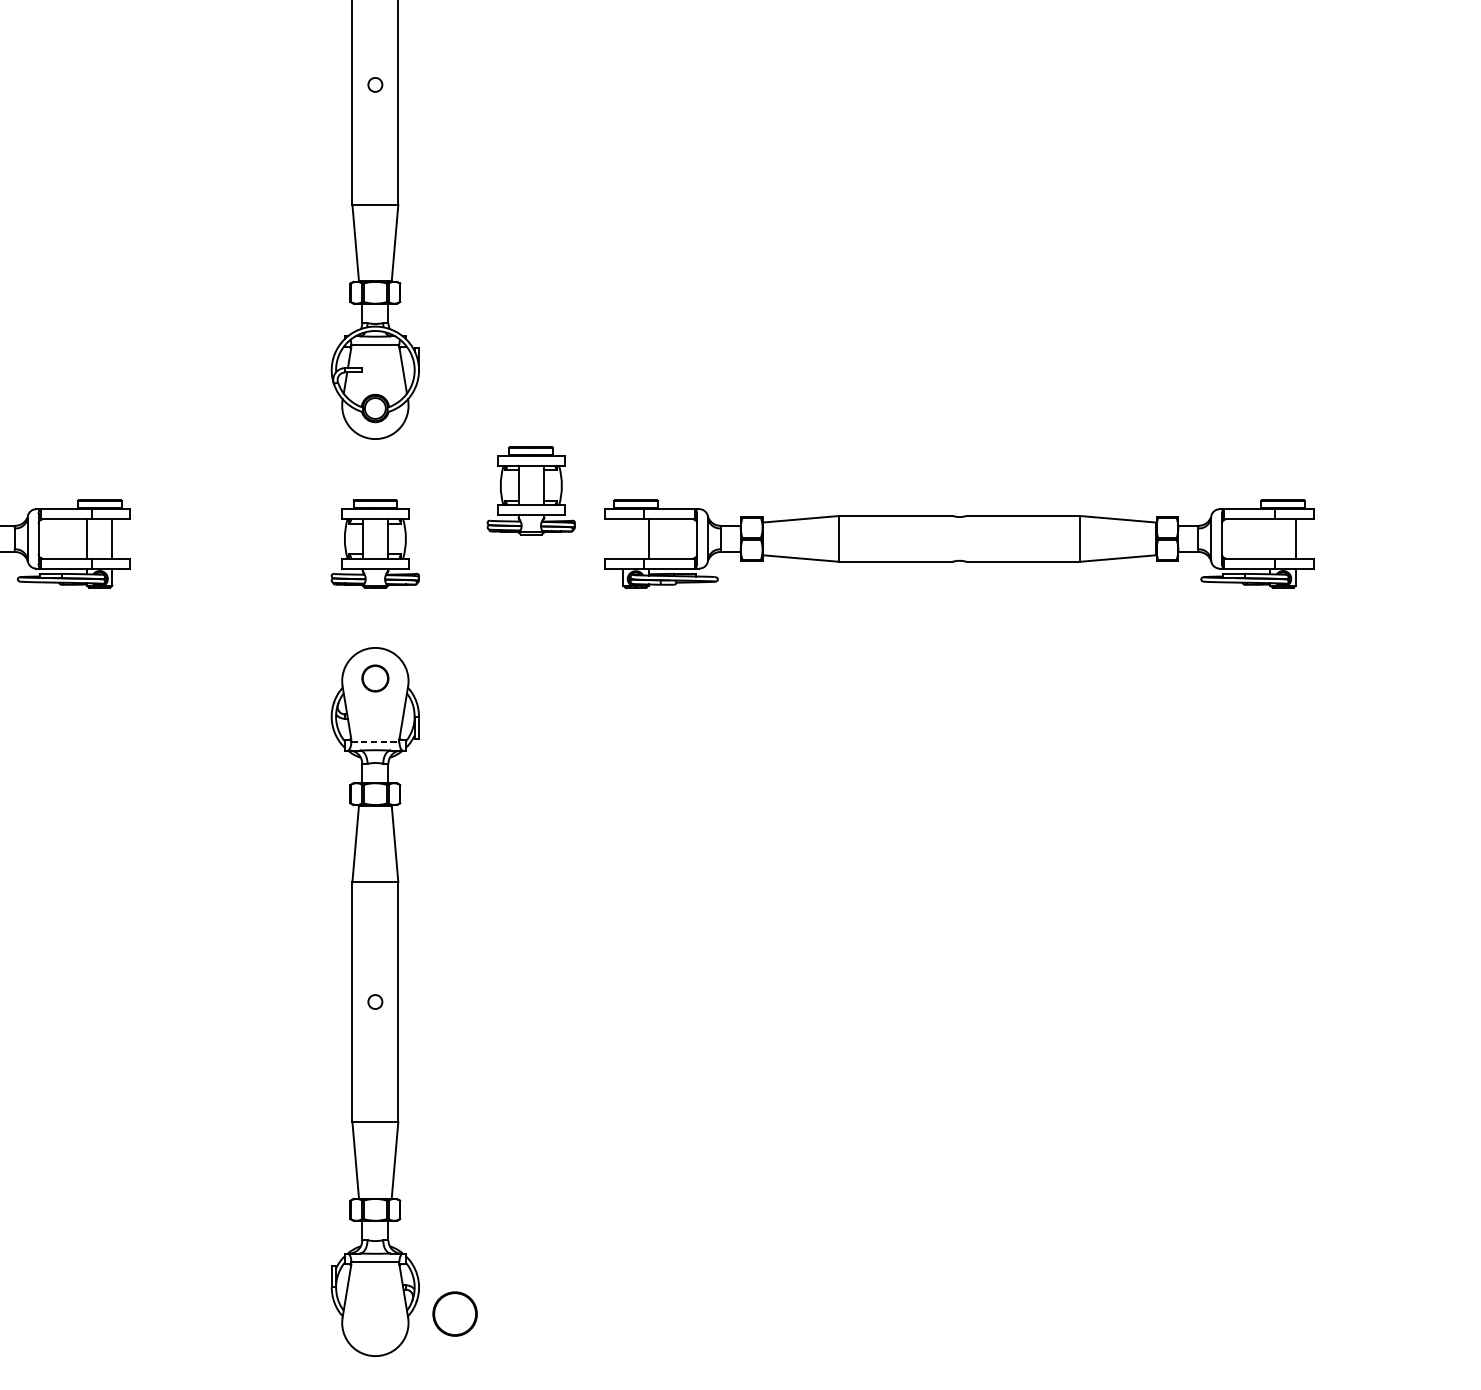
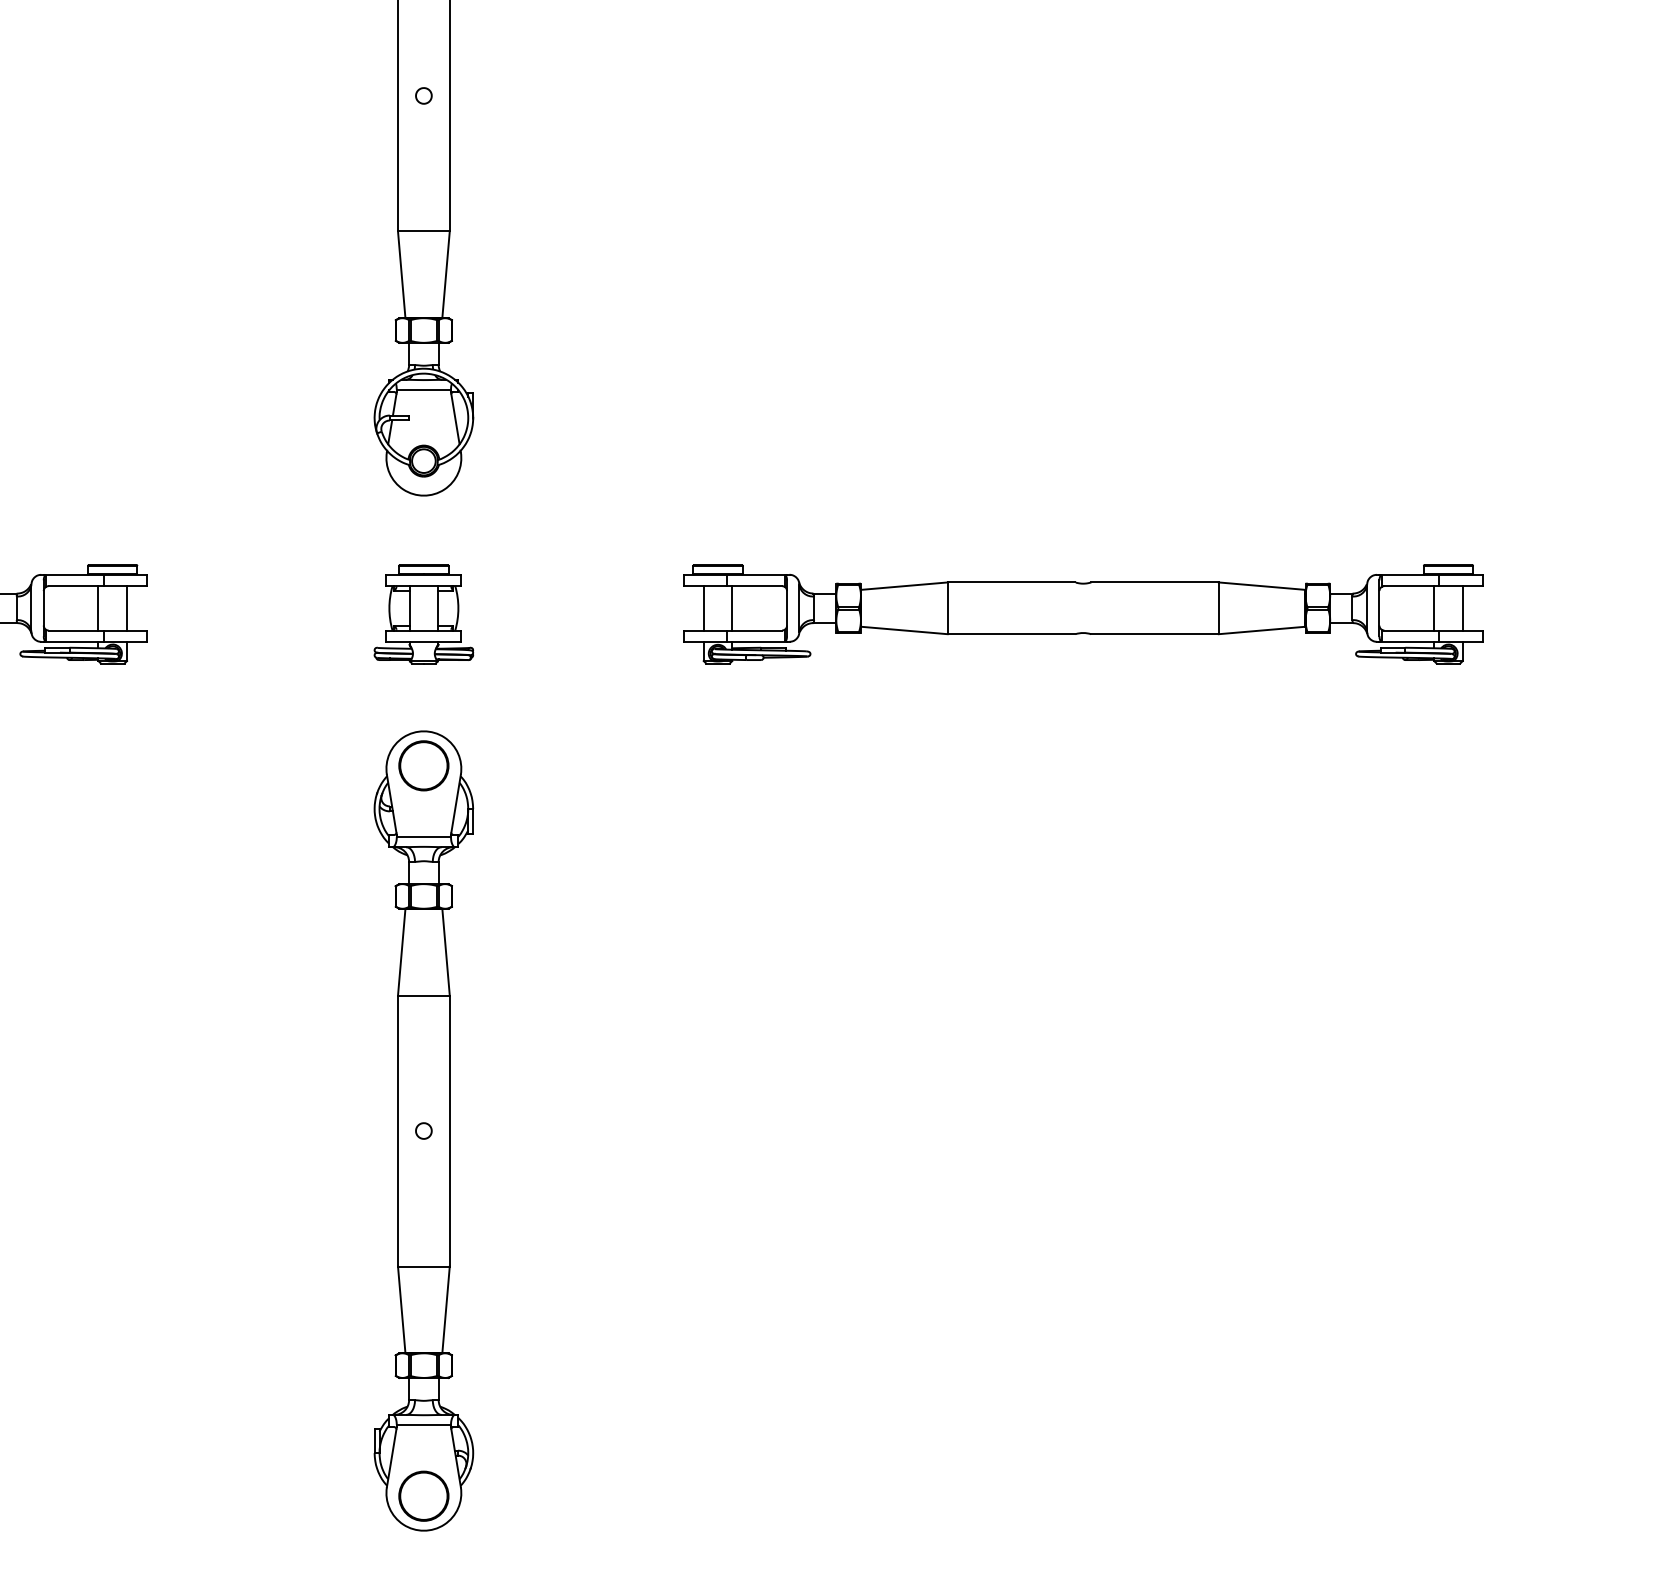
part: (530, 491) -> (599, 554), removed
line: (623, 539) -> (703, 608), added
line: (1270, 539) -> (1434, 608), added
circle: (375, 678) -> (423, 765), size x1.67
line: (375, 741) -> (424, 837), dashed -> solid
circle: (454, 1313) -> (423, 1495), moved

